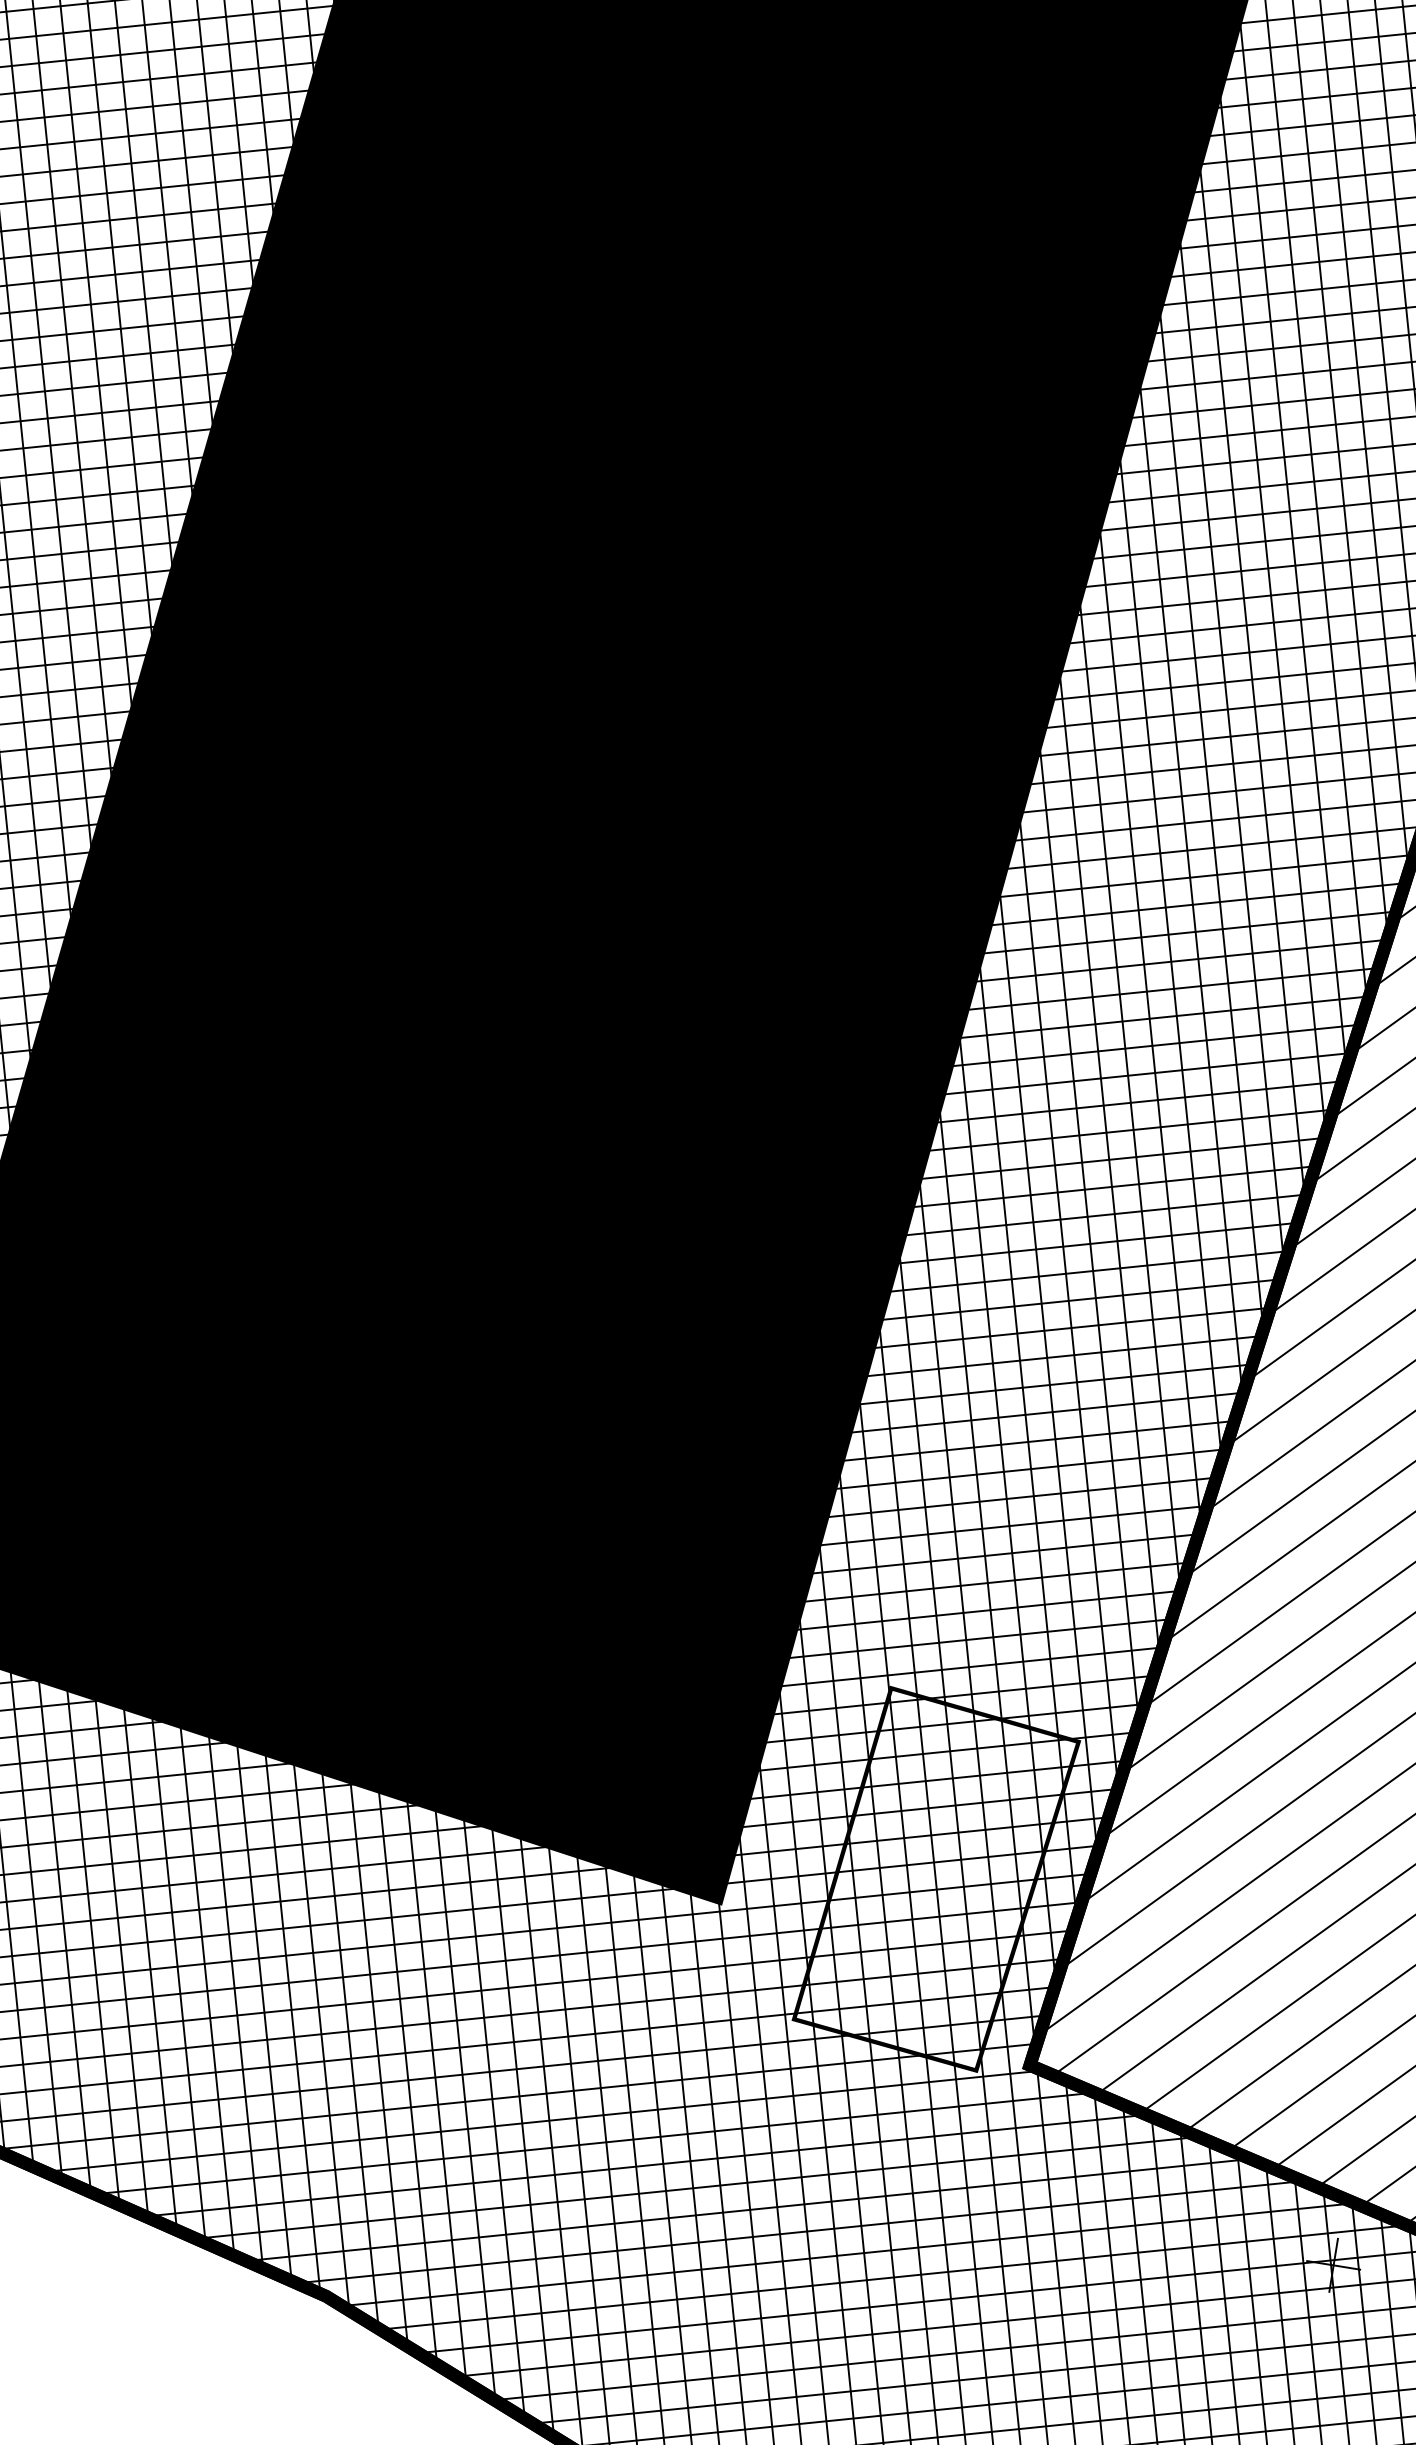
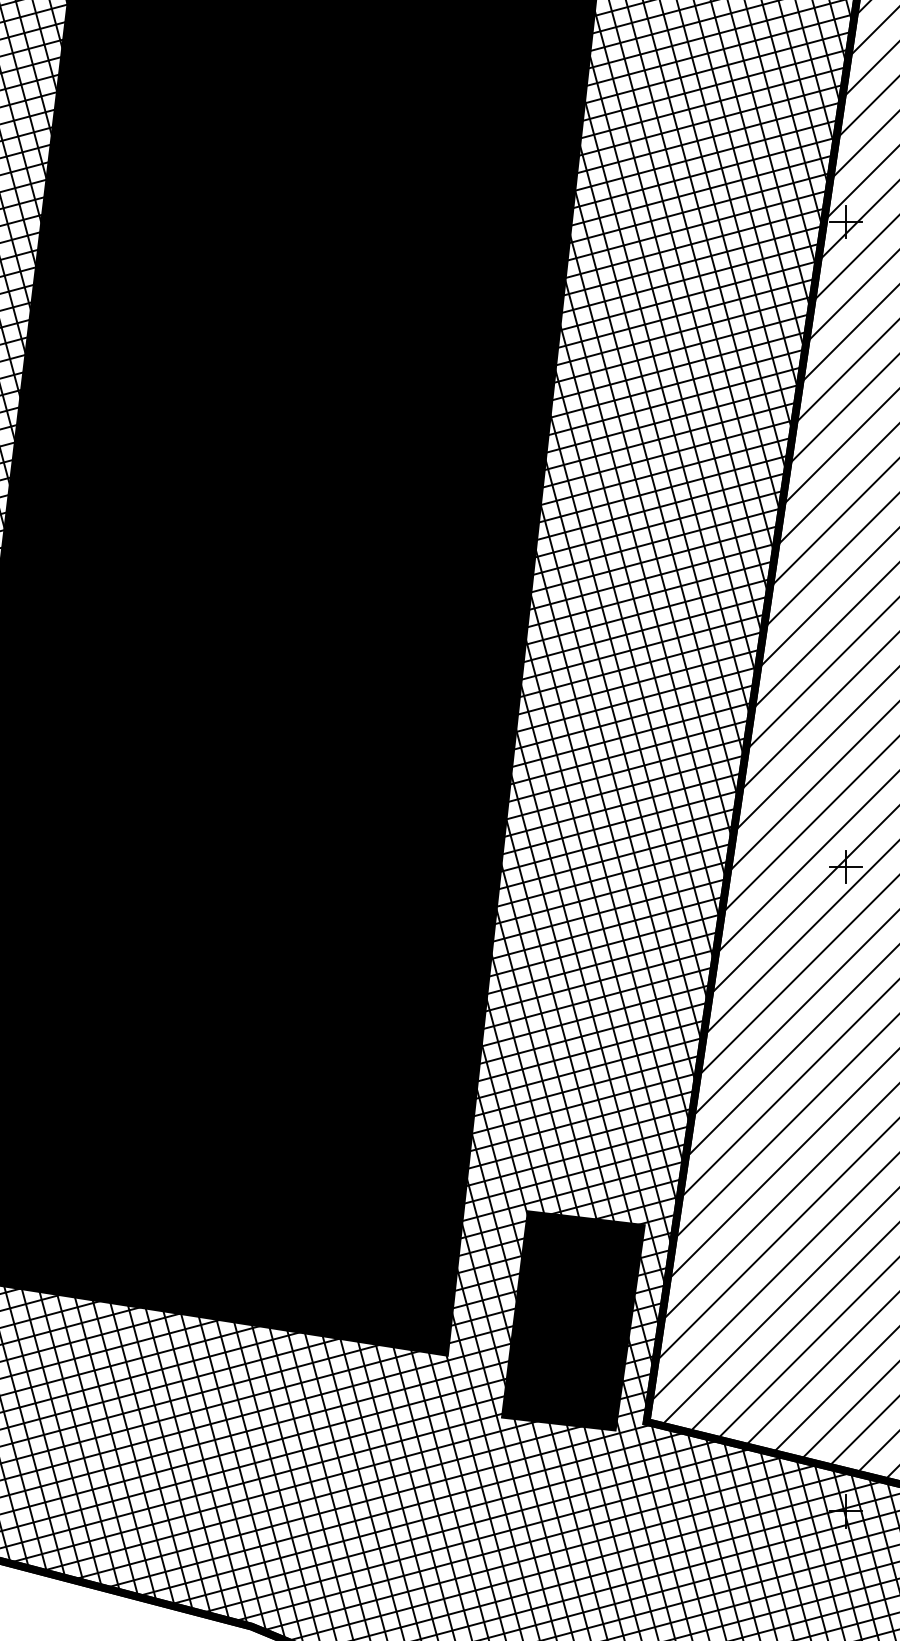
fill: (936, 1879) -> (573, 1320), added

